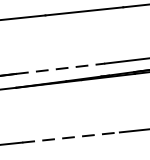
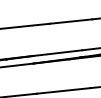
line: (59, 69) -> (57, 53), dashed -> solid
line: (70, 136) -> (63, 90), dashed -> solid

